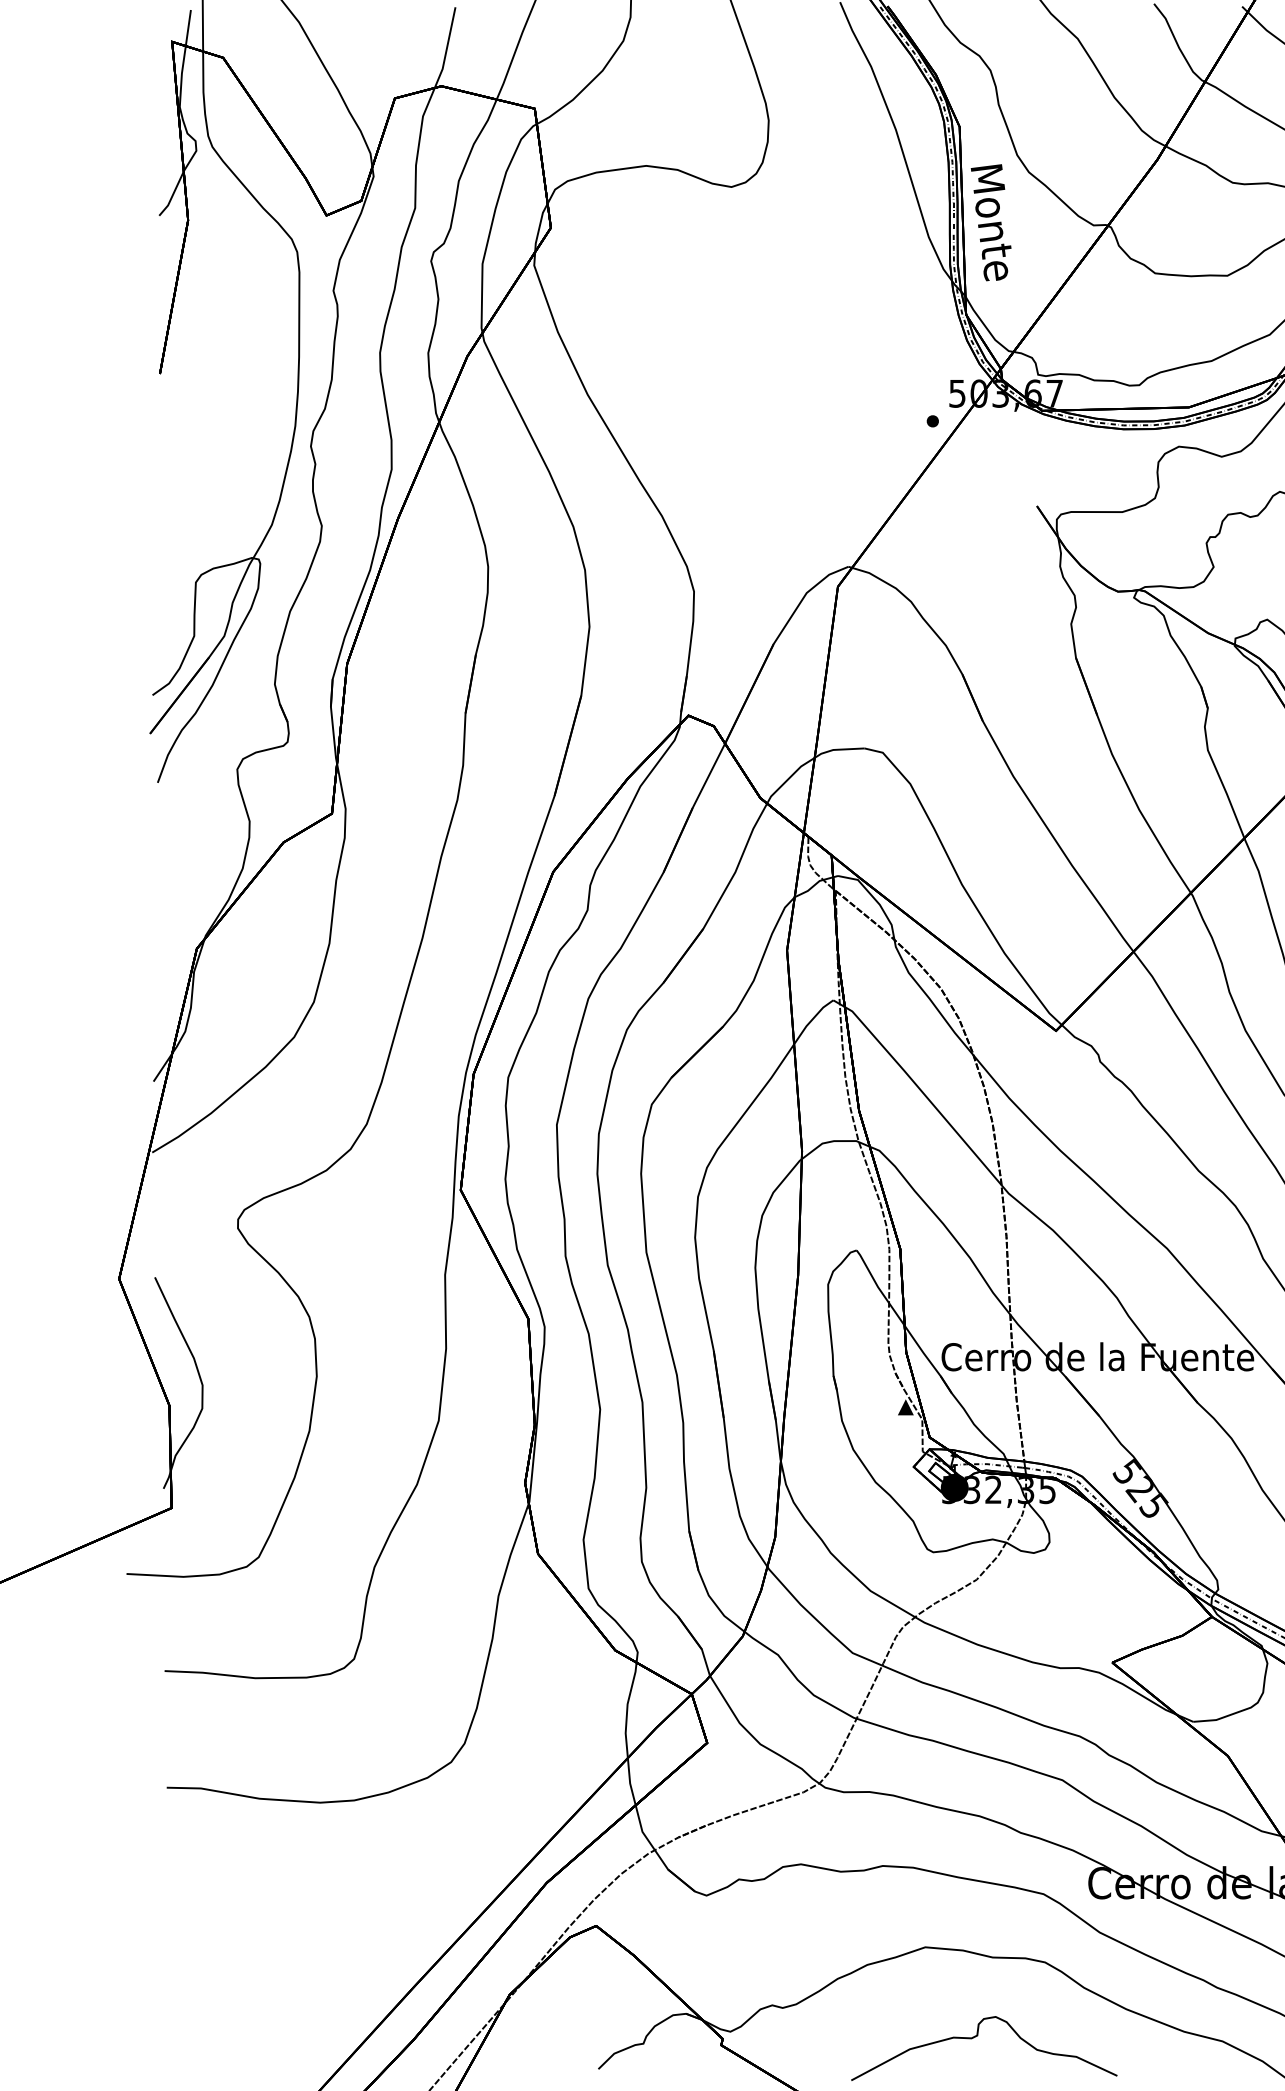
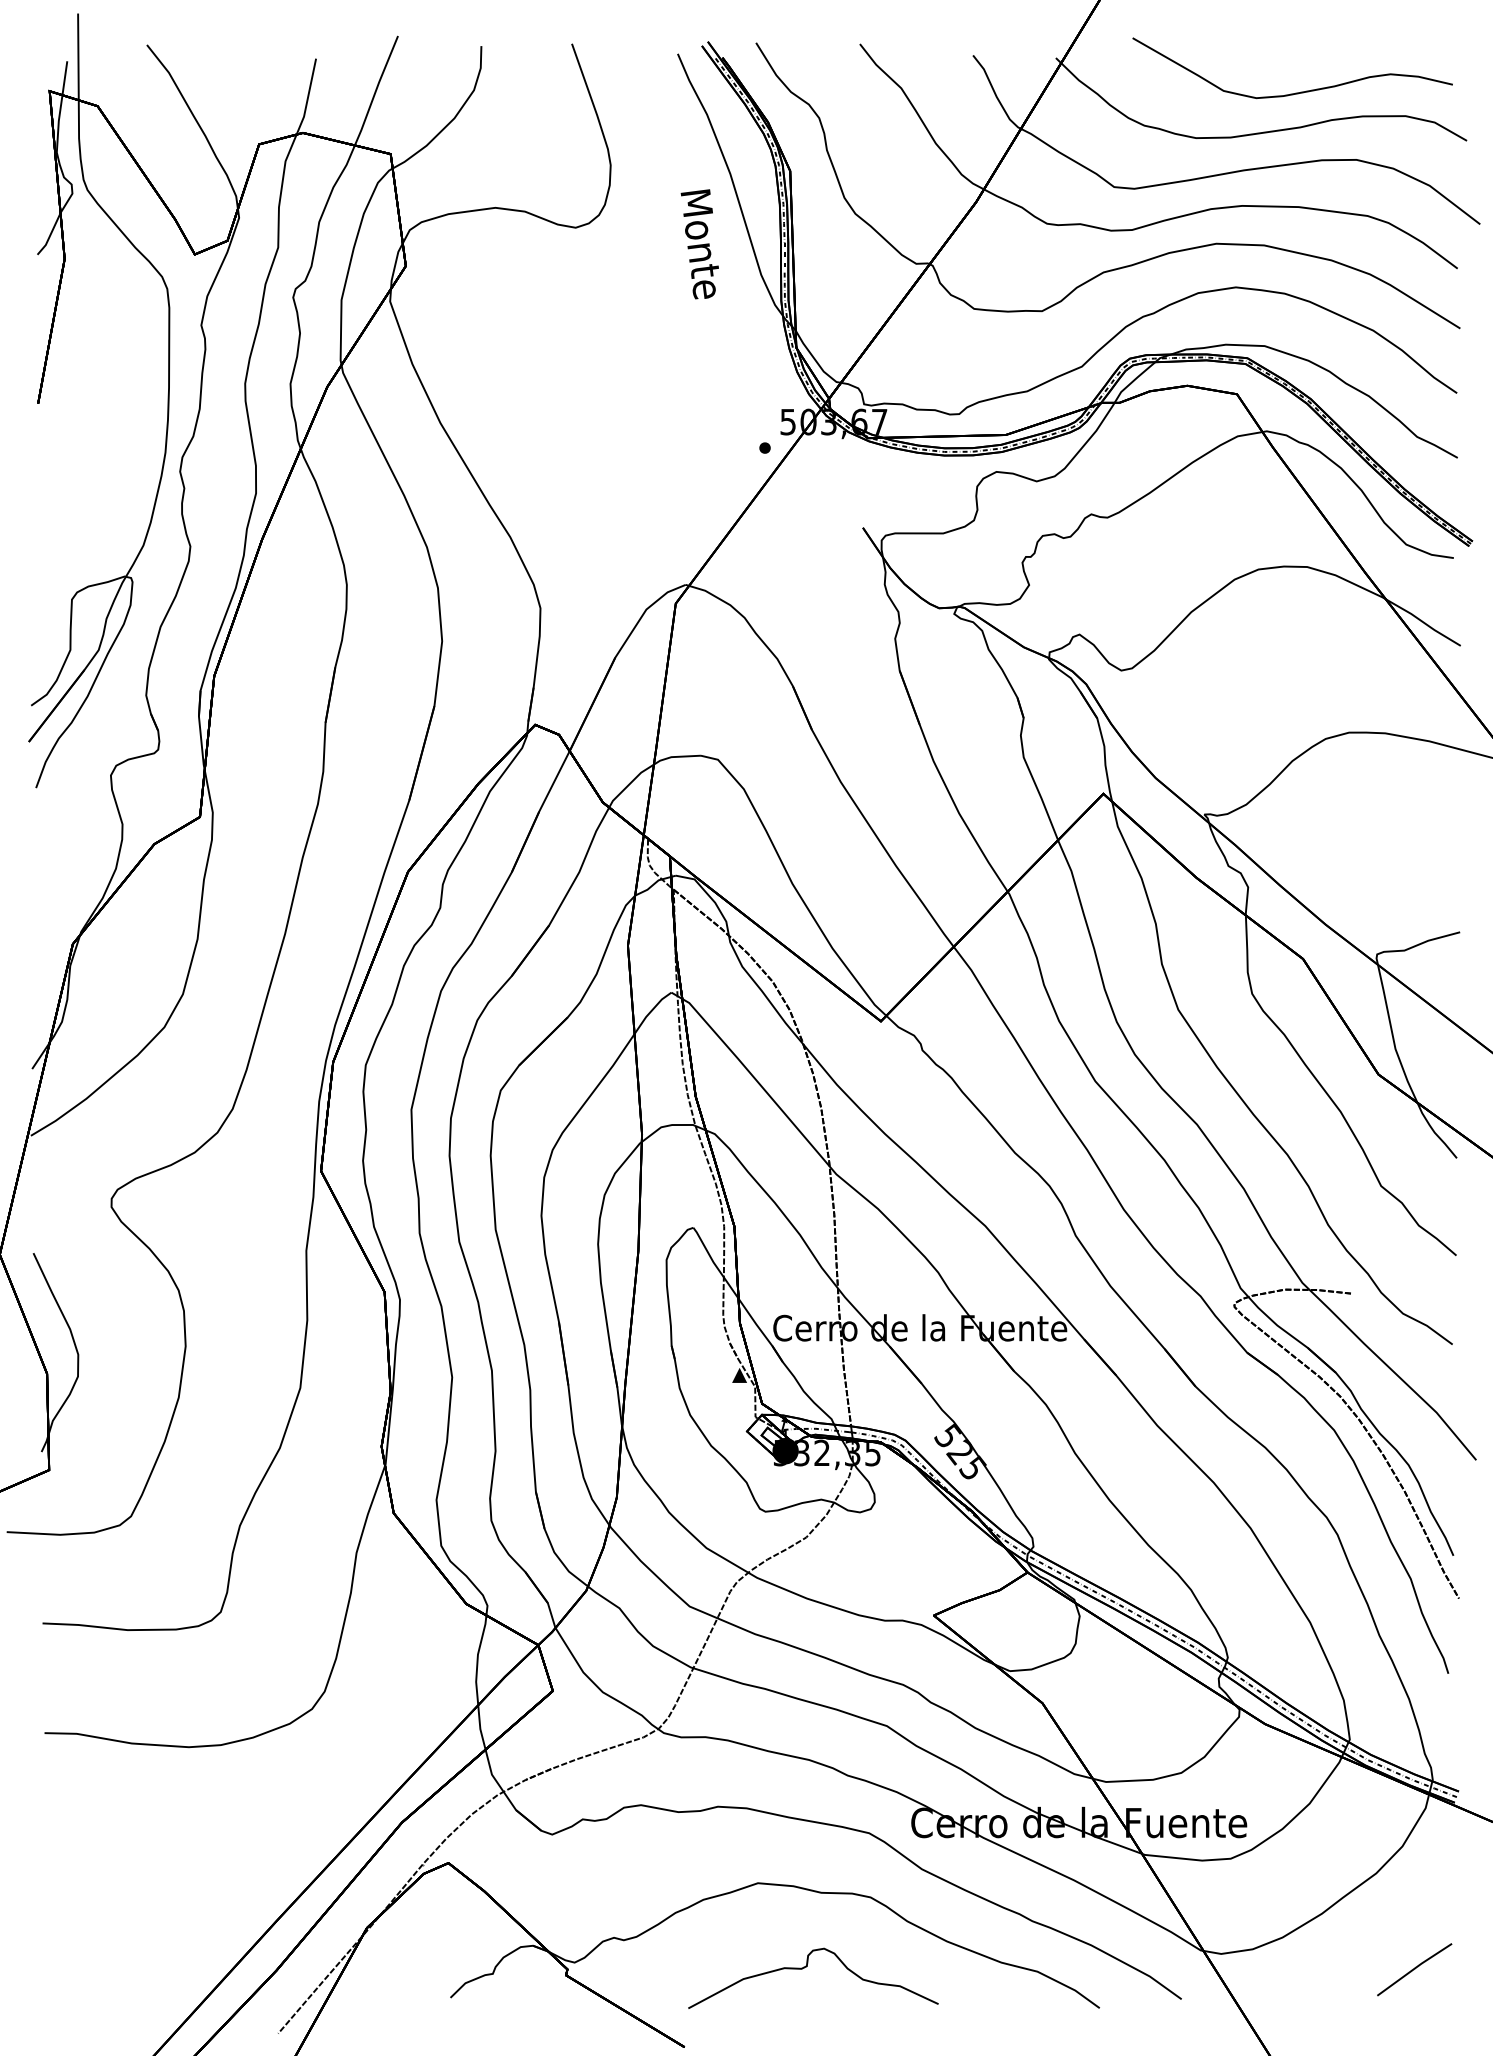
text: (990, 222) -> (699, 244), moved

